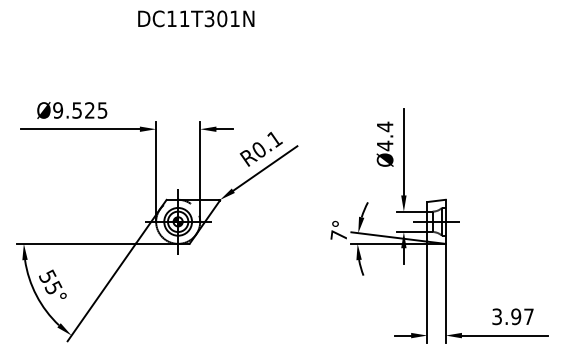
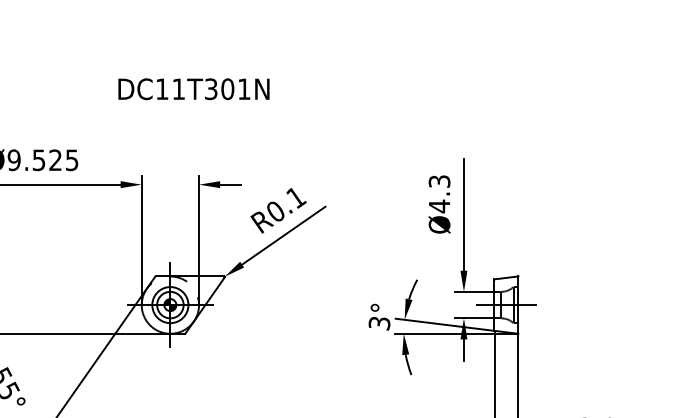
text: (196, 18) -> (194, 88), moved
text: (384, 126) -> (438, 181), Ø4.4 -> Ø4.3
text: (338, 235) -> (378, 322), 7° -> 3°

